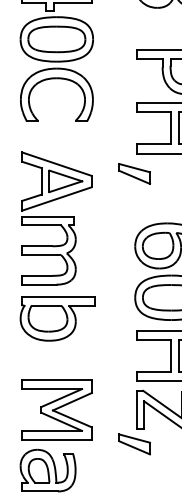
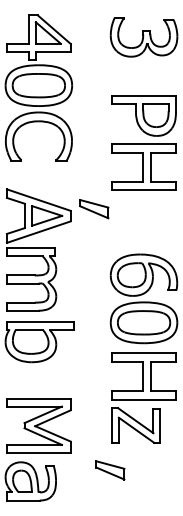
part: (134, 174) -> (94, 209), moved
part: (134, 444) -> (110, 470), moved

